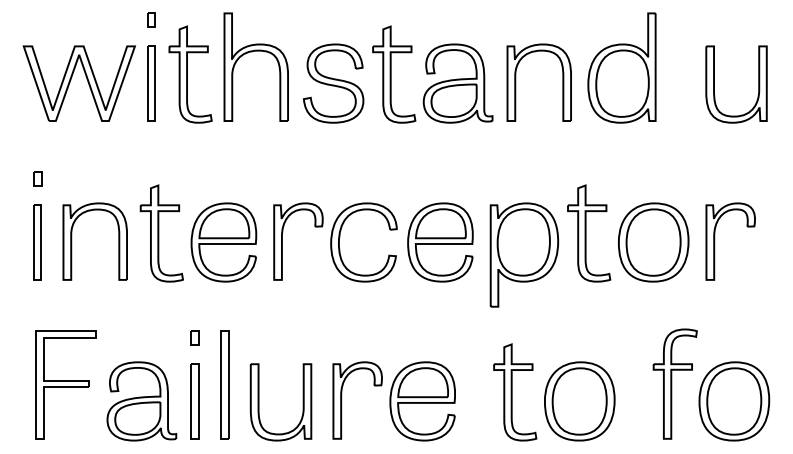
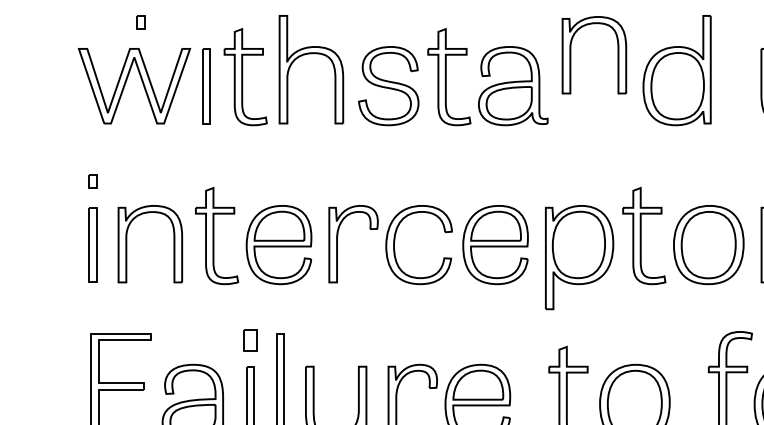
part: (151, 19) -> (140, 22), moved
part: (516, 82) -> (571, 55), moved
part: (194, 337) -> (249, 340), size x1.6

